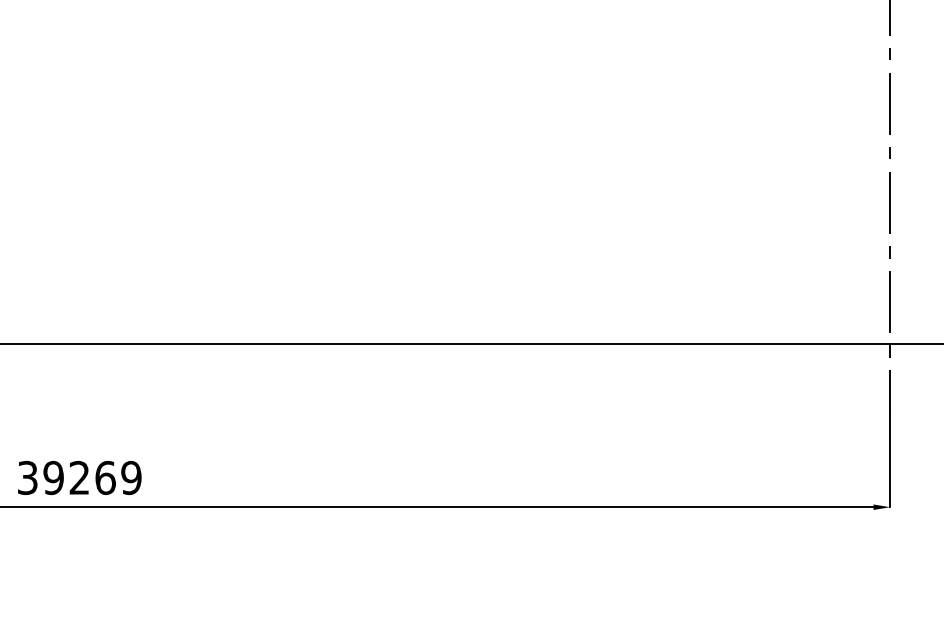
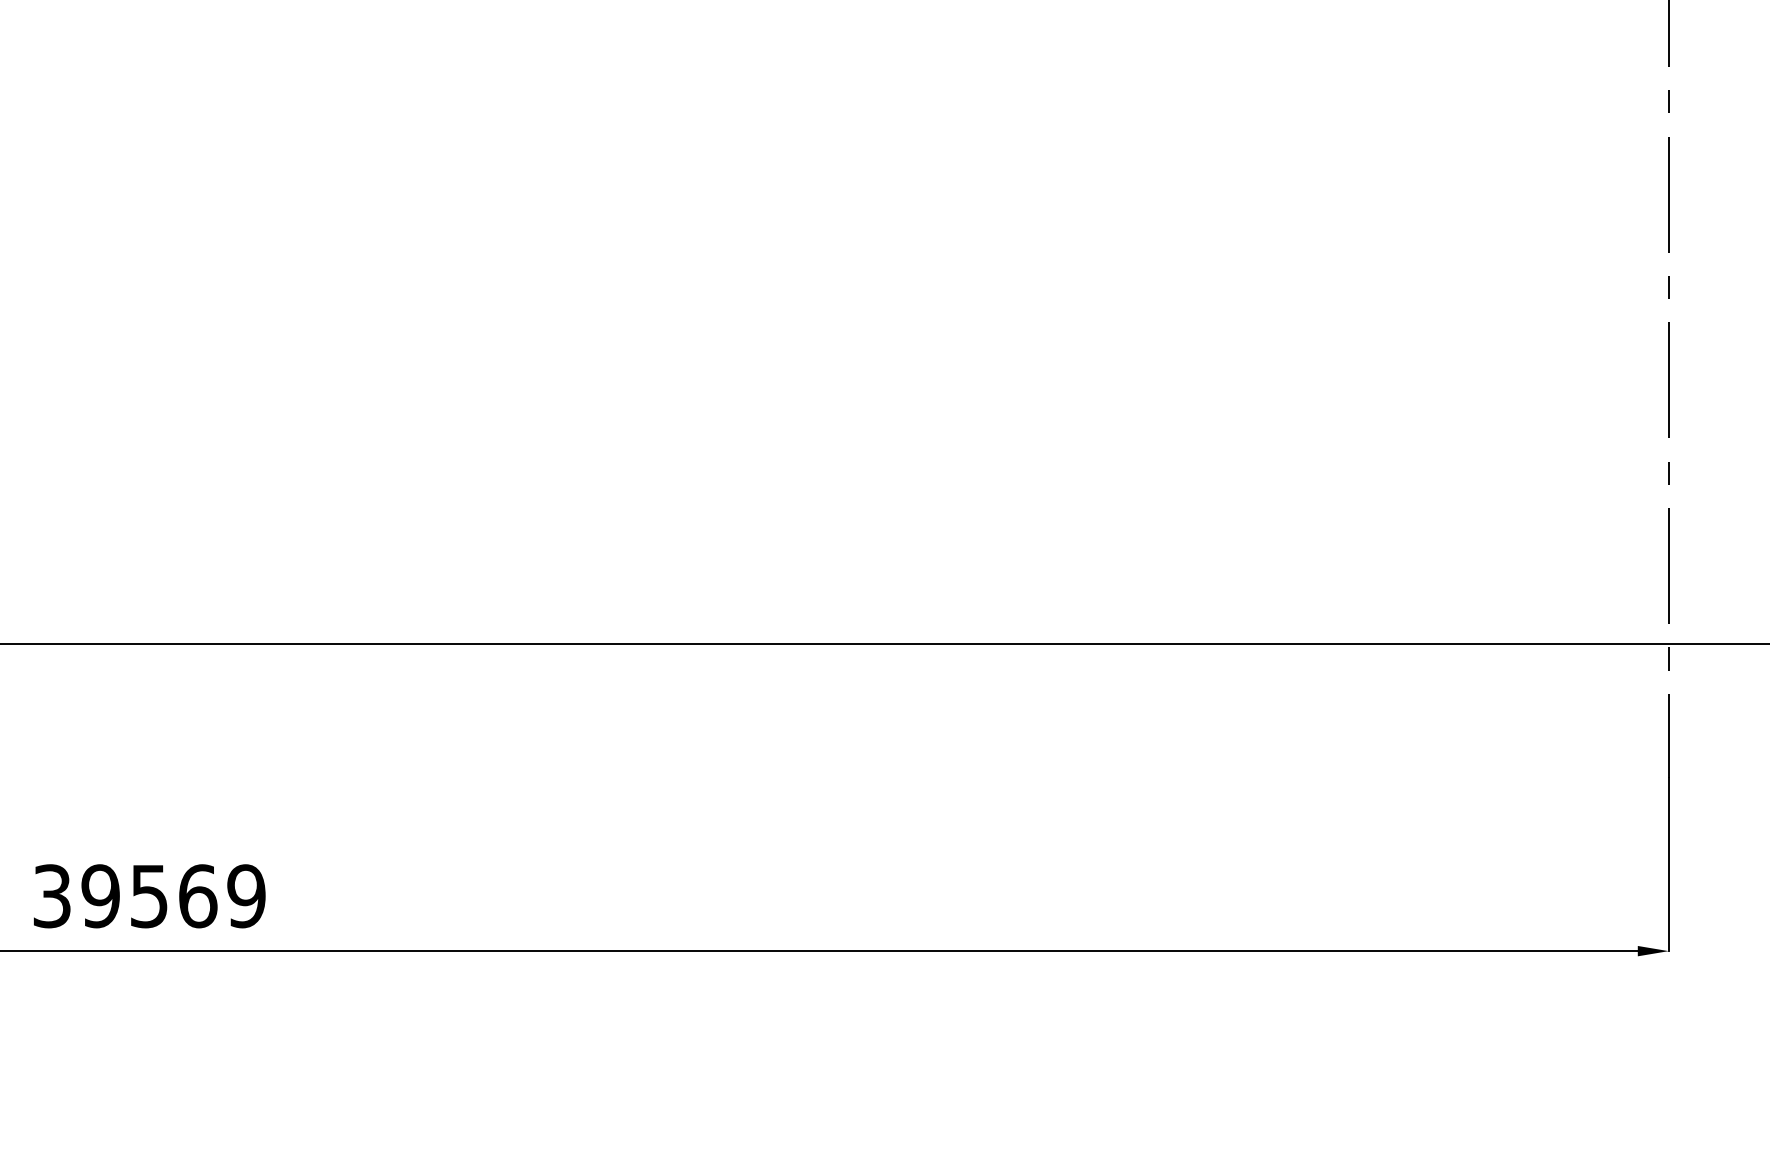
text: (79, 477) -> (149, 895), 39269 -> 39569

